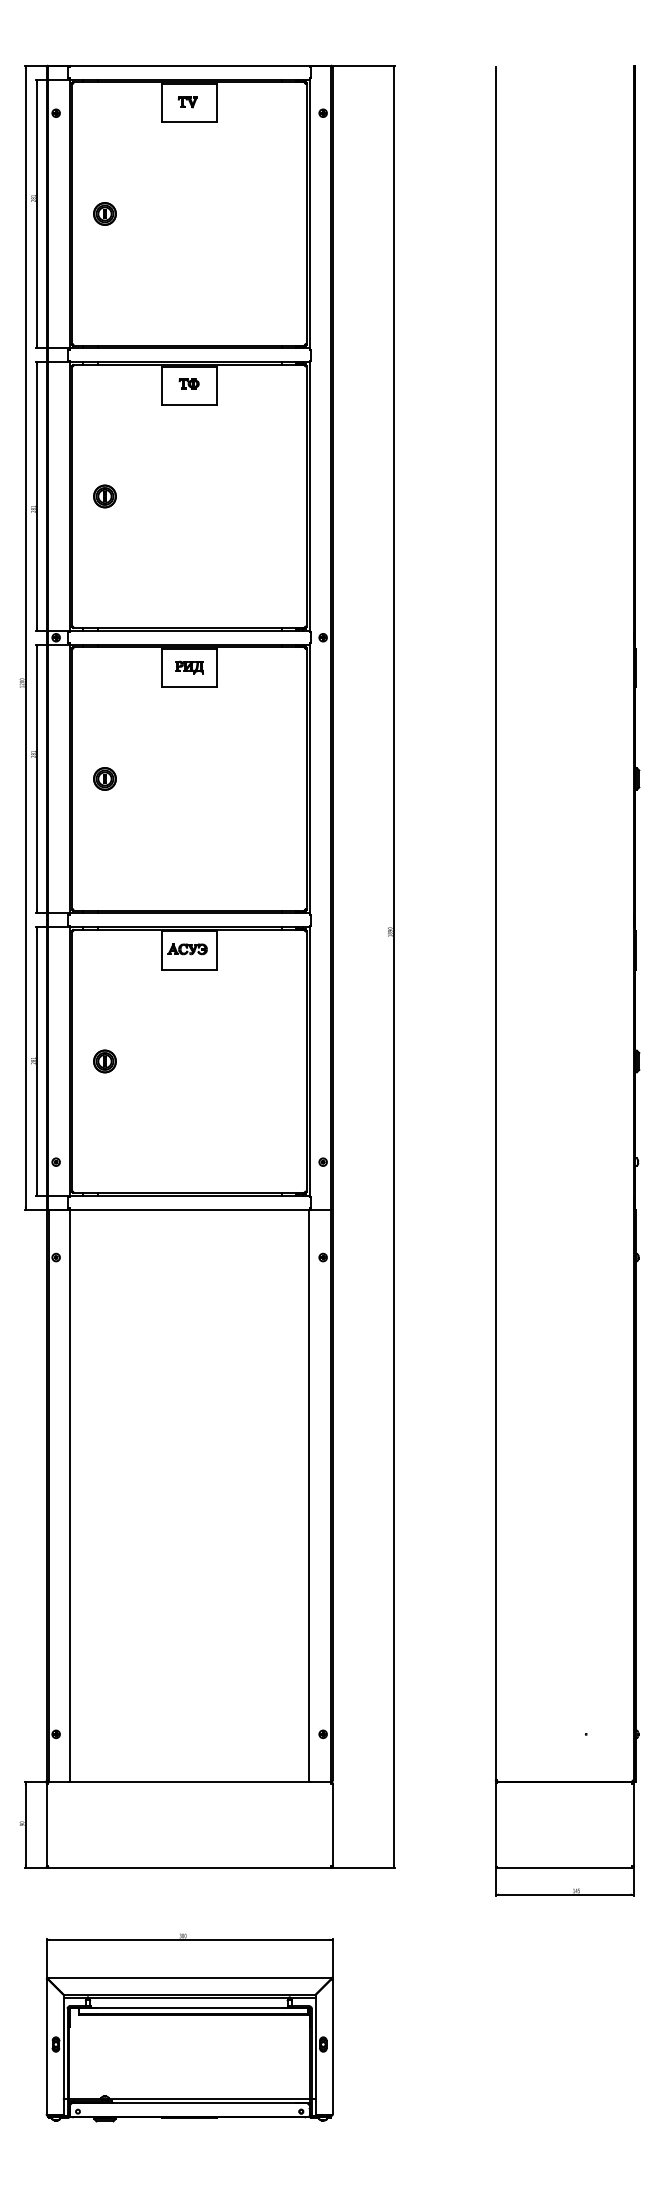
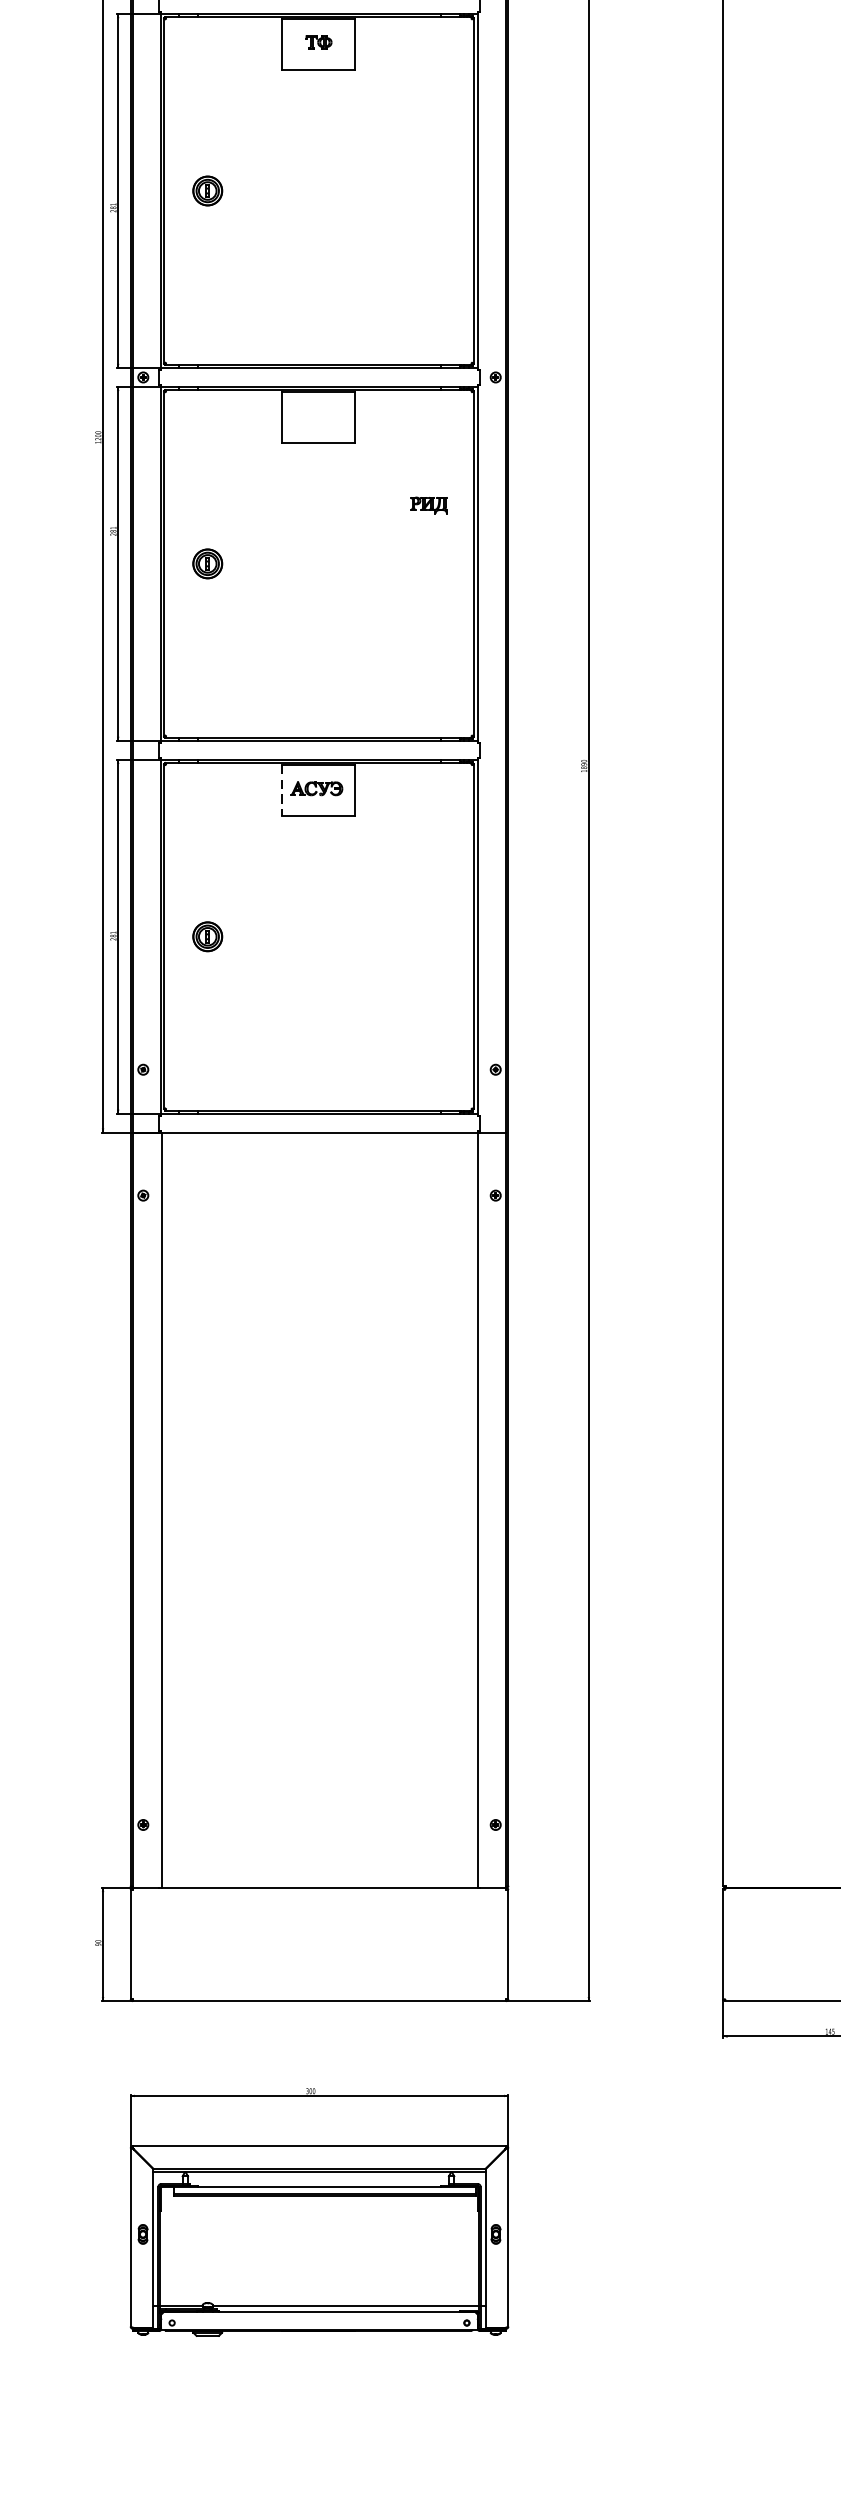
part: (189, 667) -> (428, 505), moved
line: (161, 951) -> (282, 791), solid -> dashed

